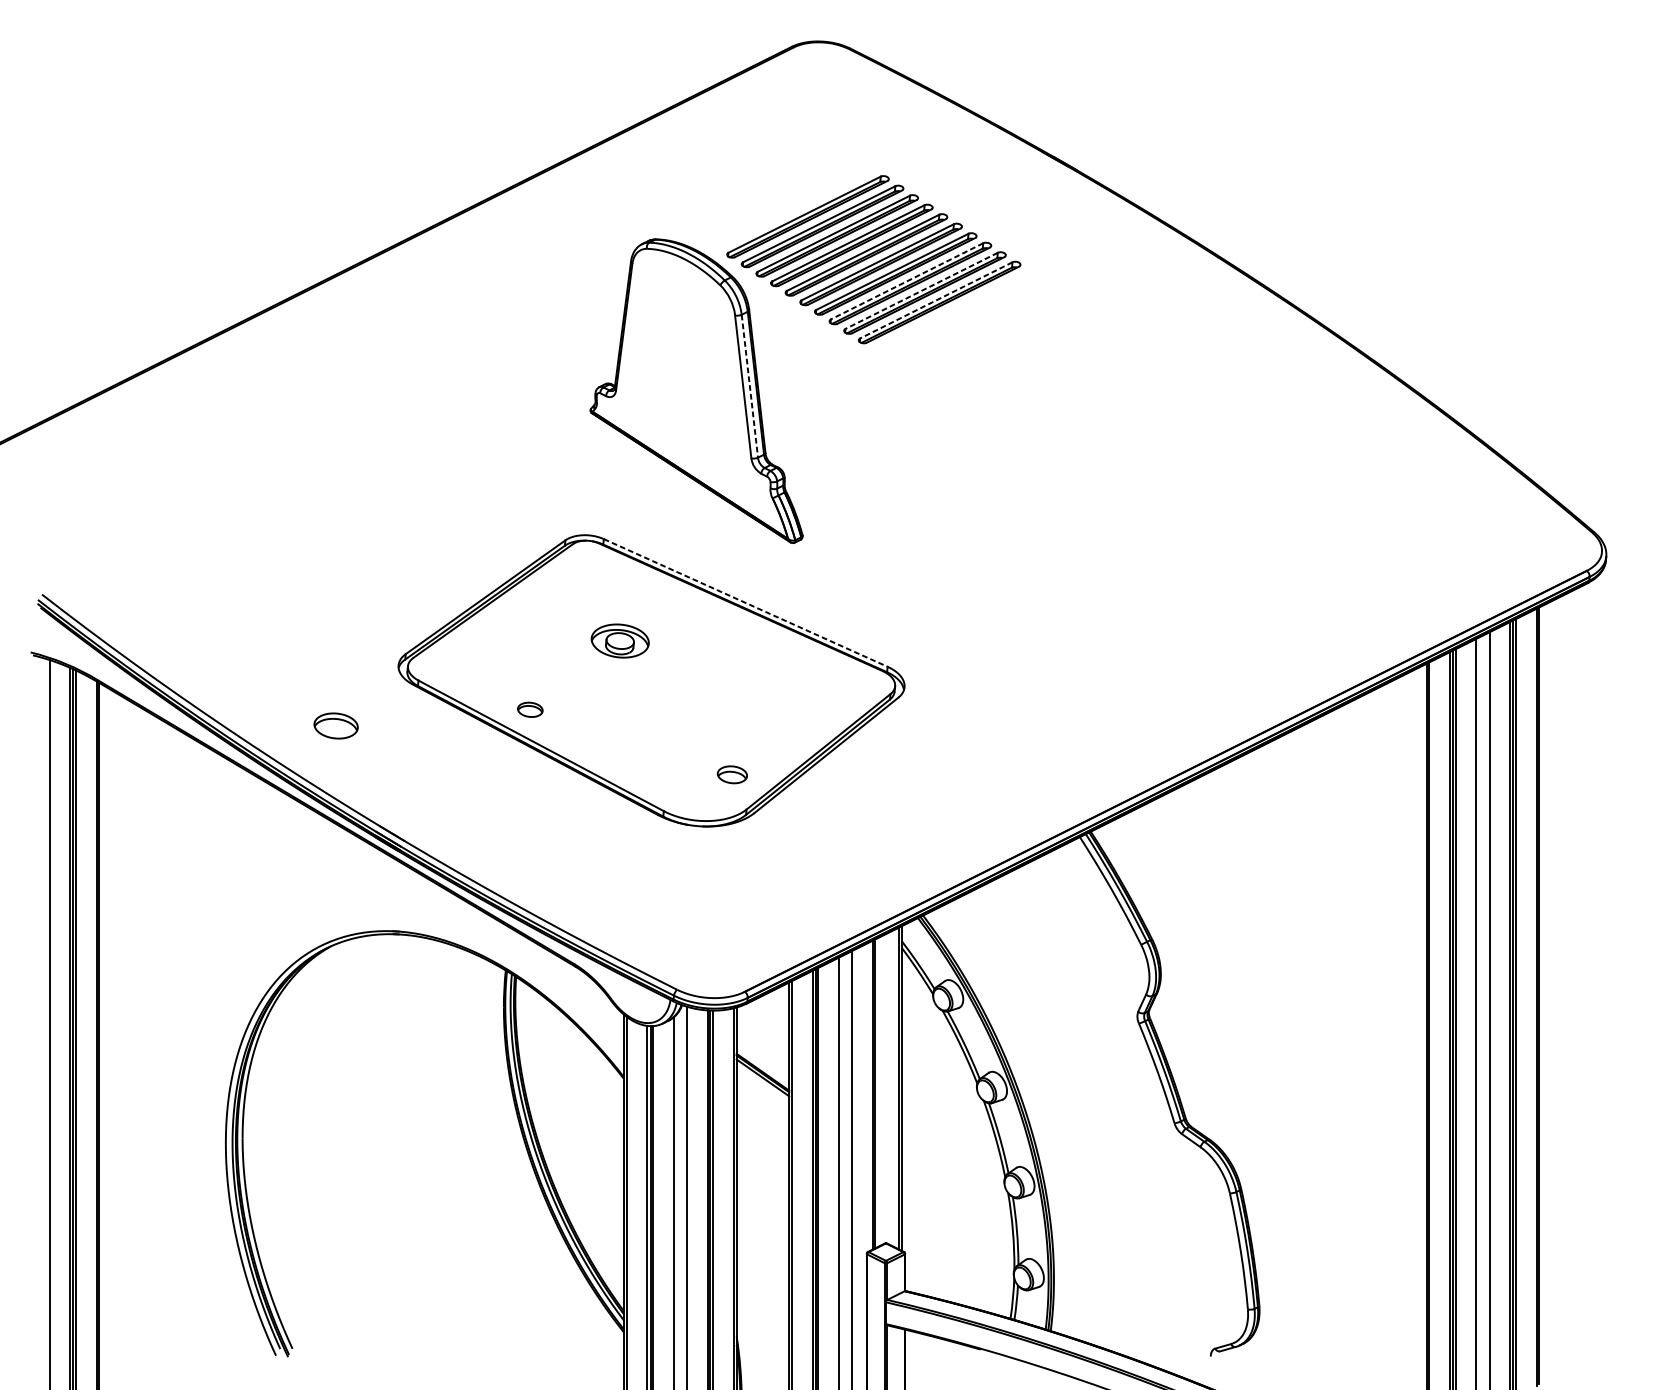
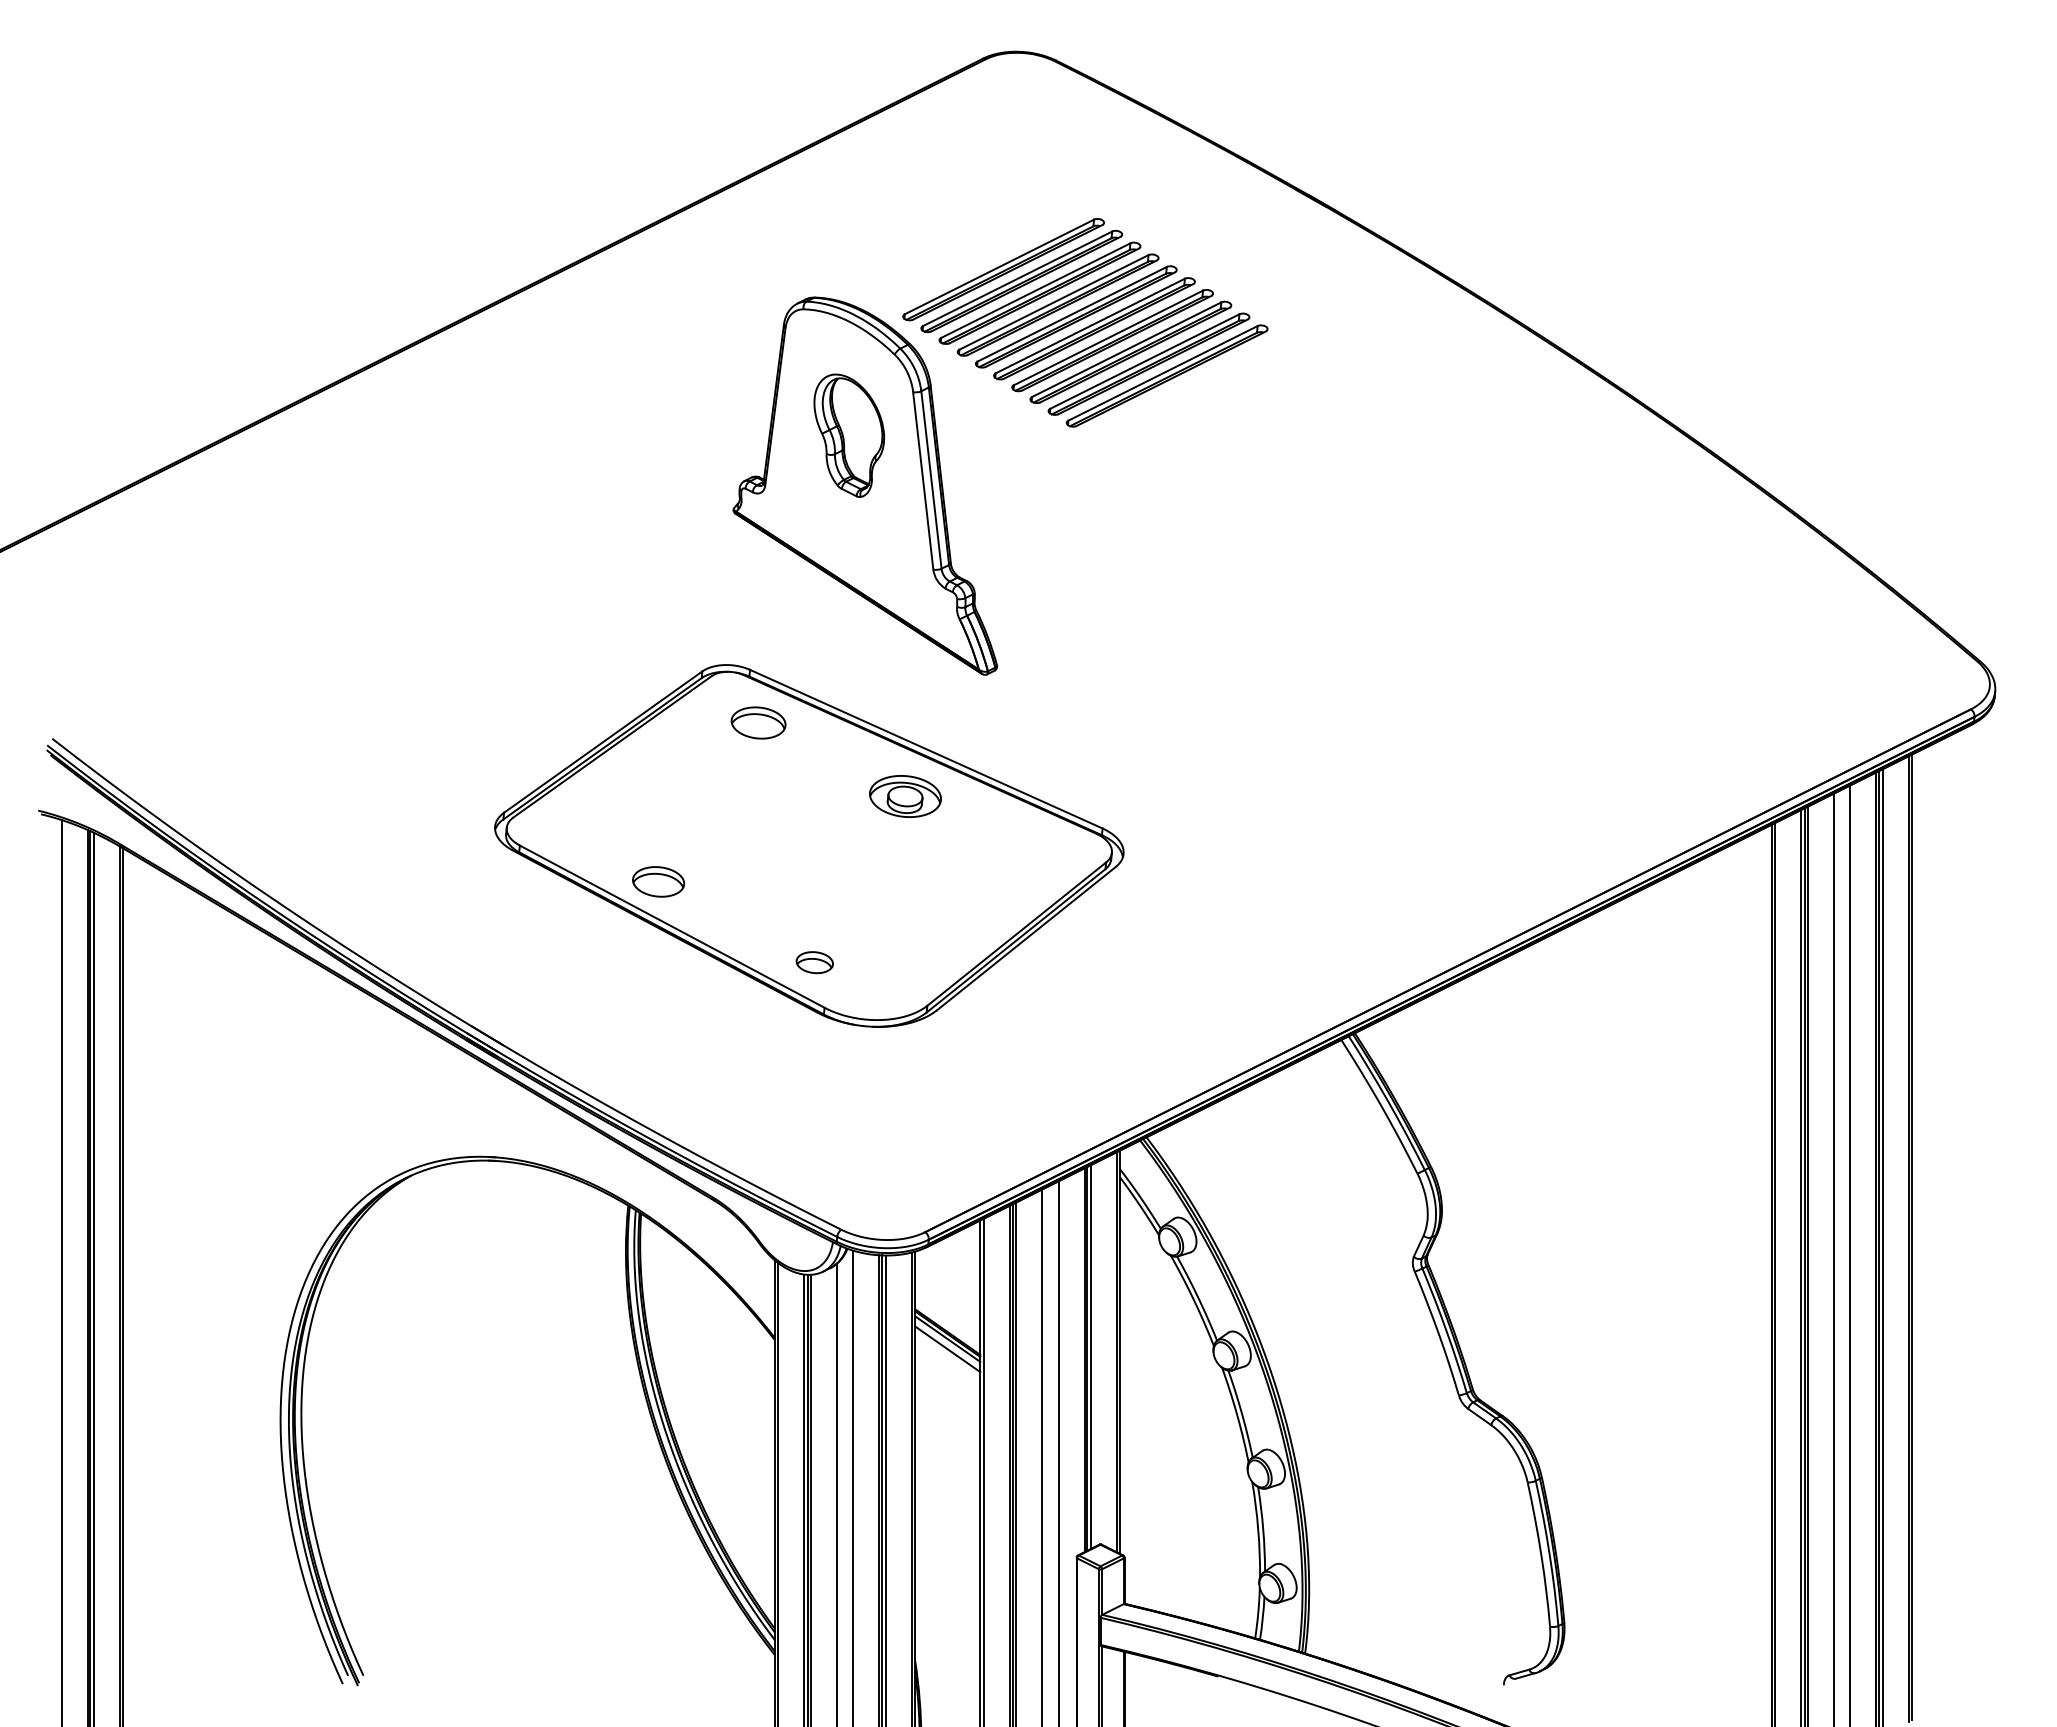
line: (906, 281) -> (1126, 349), dashed -> solid
line: (921, 290) -> (1144, 361), dashed -> solid
line: (936, 300) -> (1163, 373), dashed -> solid
part: (683, 350) -> (848, 435), added
line: (749, 386) -> (931, 480), dashed -> solid
line: (745, 603) -> (926, 749), dashed -> solid
part: (620, 641) -> (905, 796), moved
part: (530, 709) -> (658, 881), size x1.67
part: (336, 725) -> (758, 722), moved
part: (732, 774) -> (814, 962), moved
line: (762, 1086) -> (947, 1349), added
line: (878, 1091) -> (1091, 1356), added

